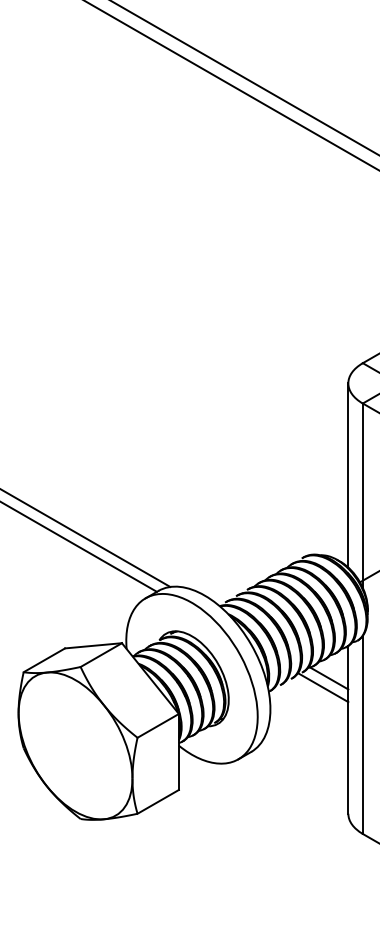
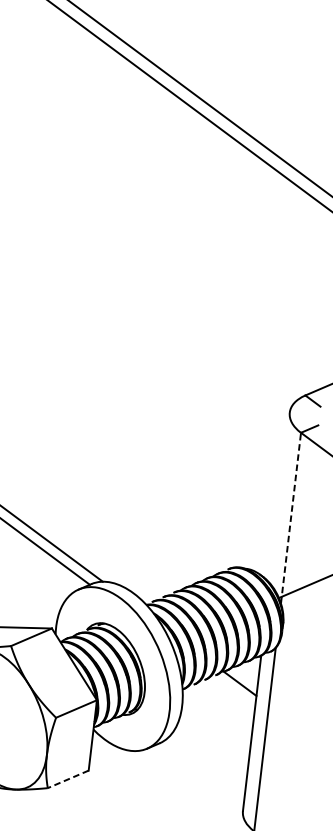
line: (348, 475) -> (279, 497), removed
line: (362, 495) -> (290, 517), solid -> dashed
line: (323, 687) -> (233, 691), removed
line: (158, 801) -> (68, 779), solid -> dashed

